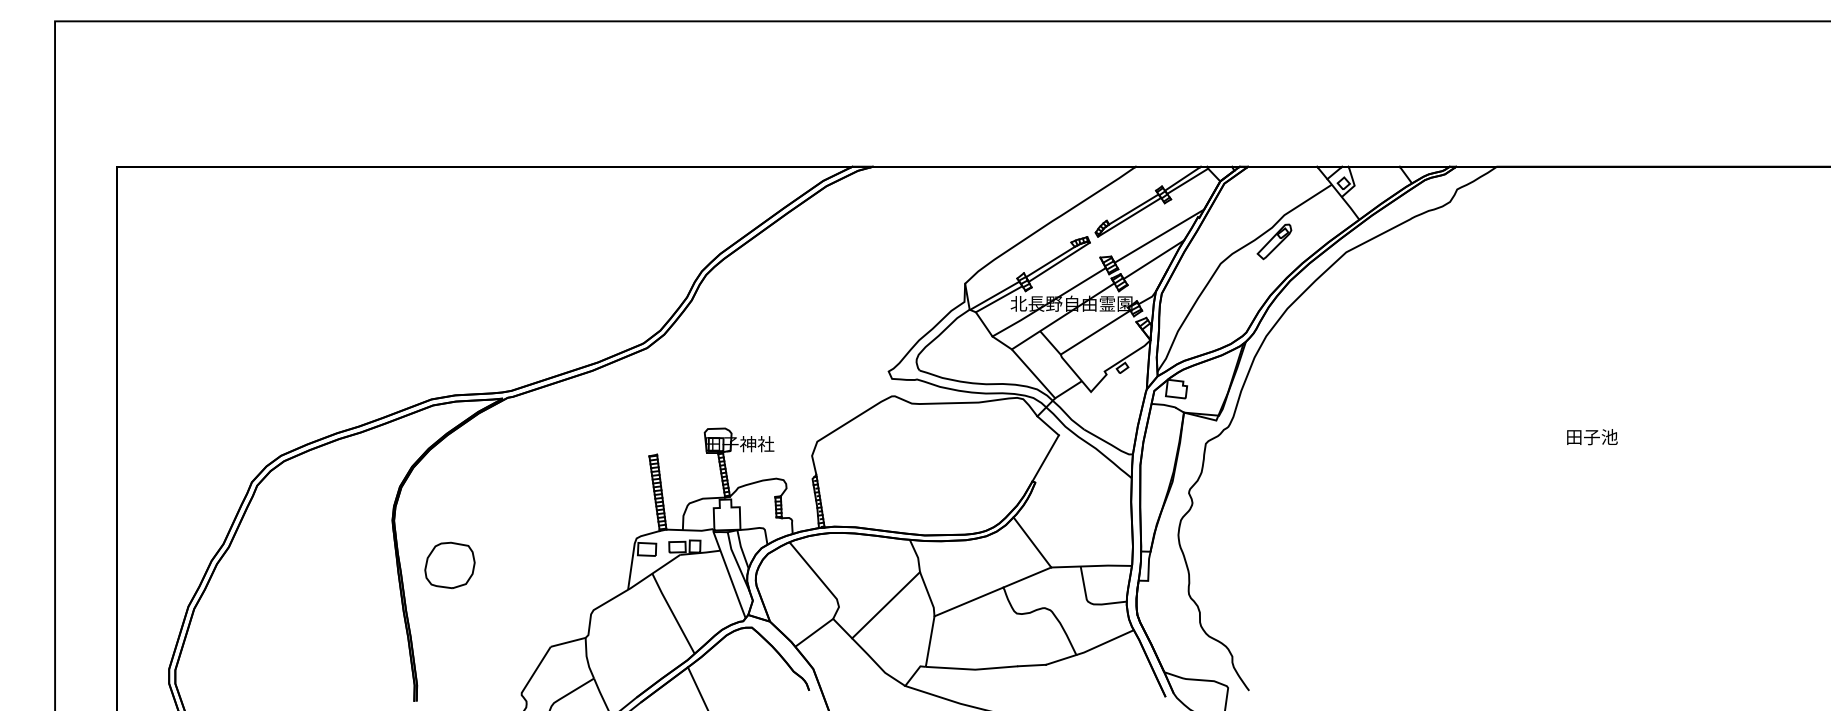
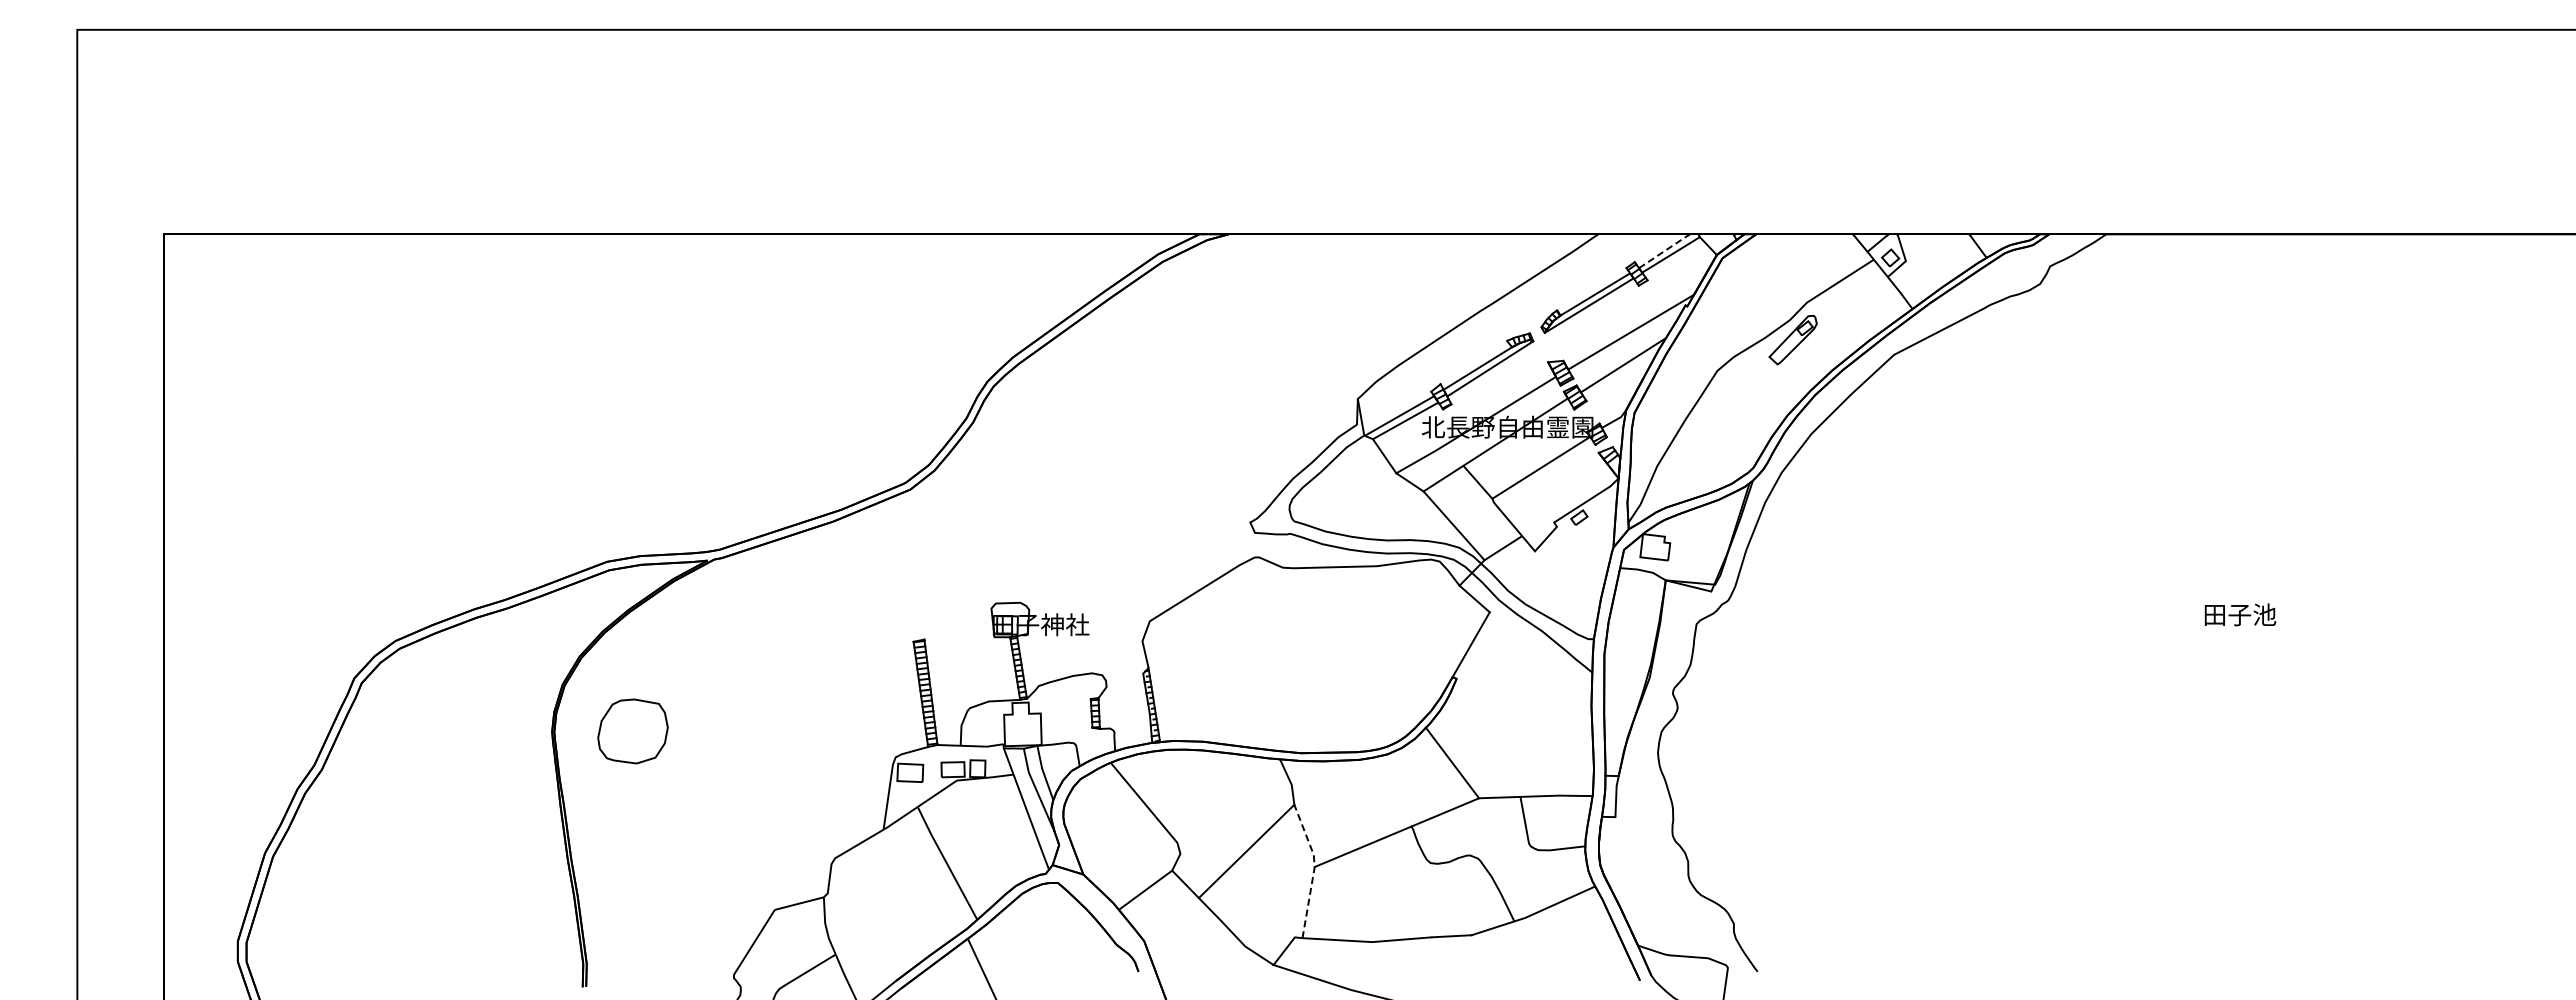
line: (1182, 178) -> (1663, 251), solid -> dashed
part: (449, 565) -> (632, 731), moved
line: (934, 617) -> (1314, 868), solid -> dashed

